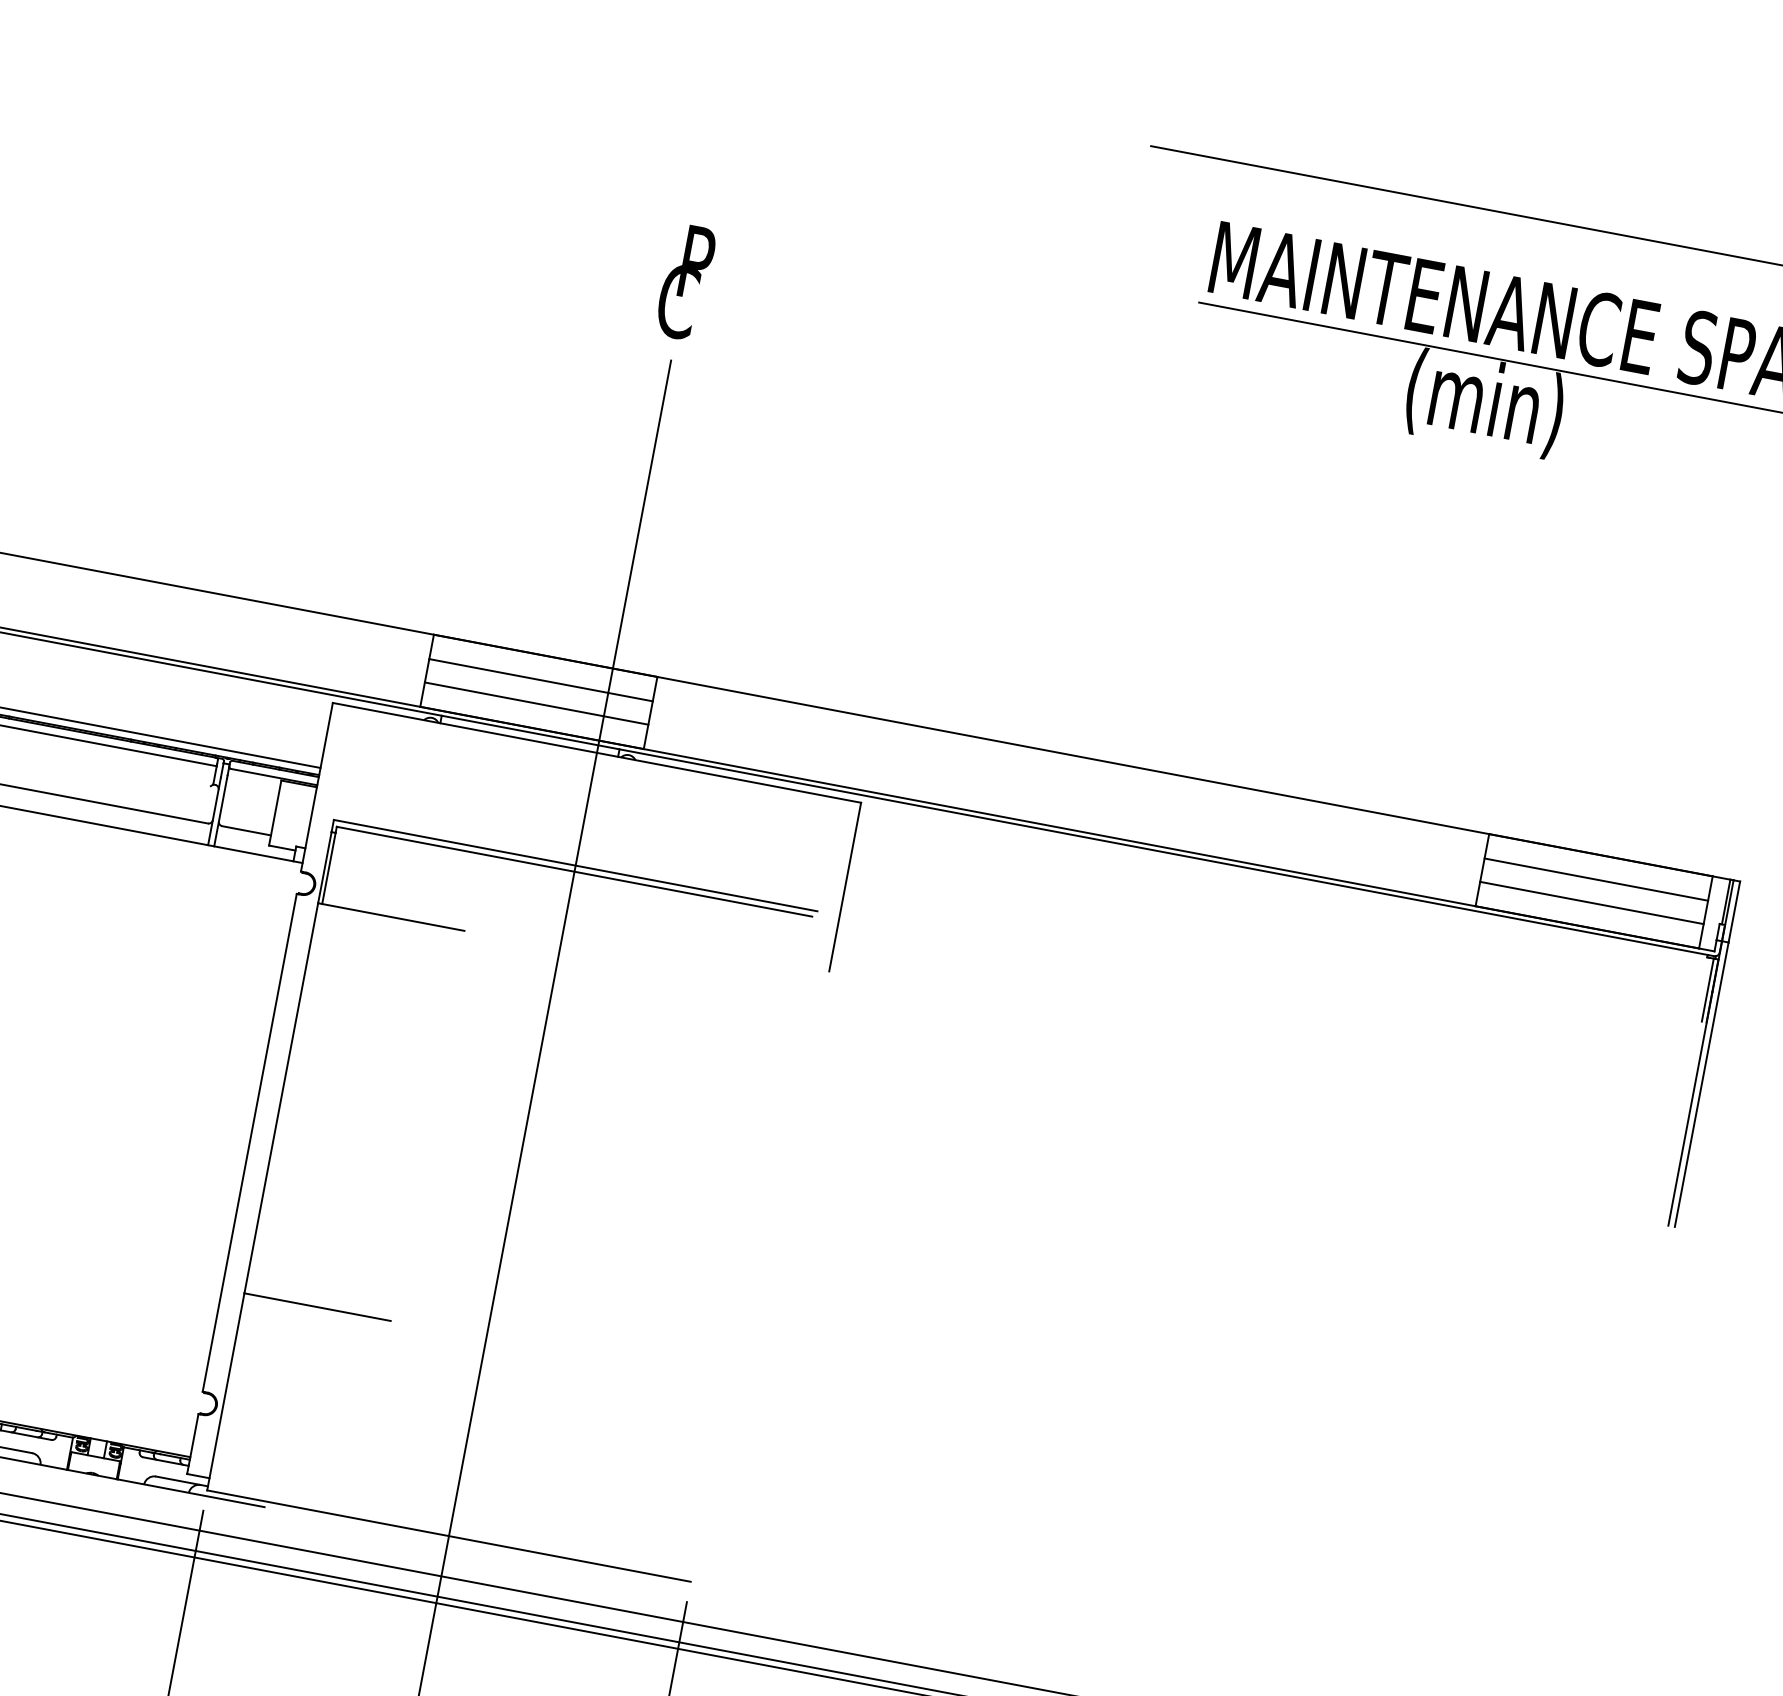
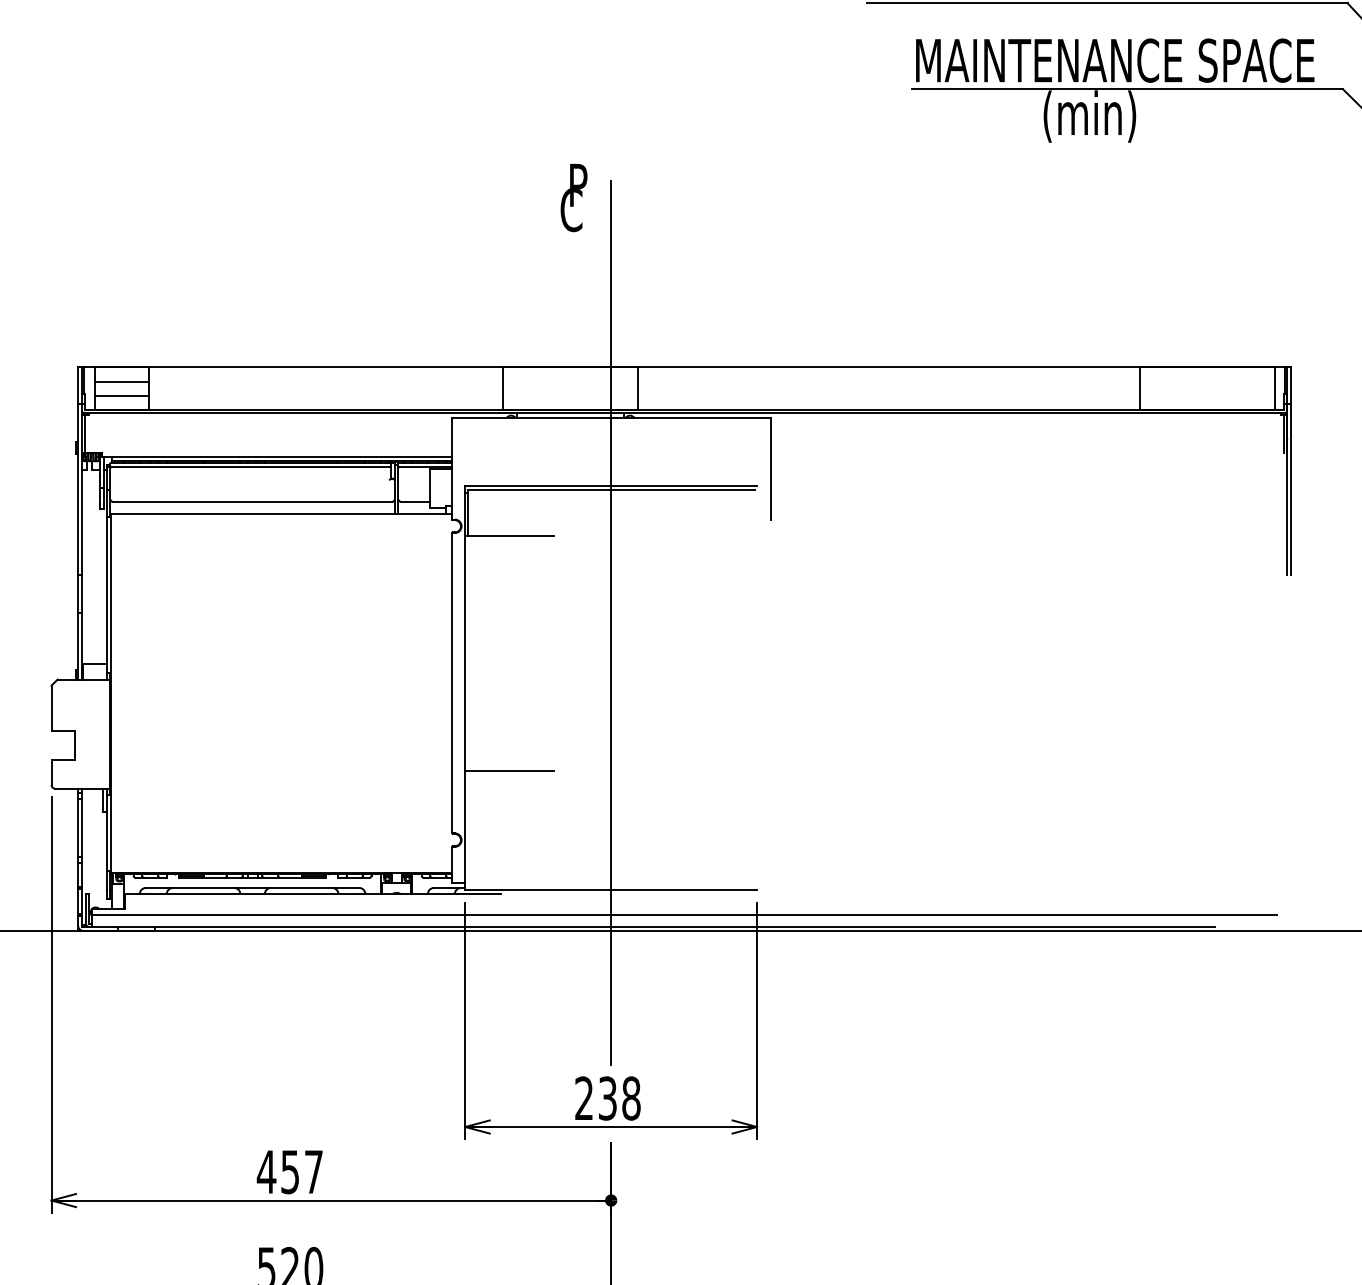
text: (684, 283) -> (573, 198), moved
line: (540, 679) -> (570, 381), removed
line: (536, 703) -> (570, 395), removed
line: (1595, 879) -> (1206, 381), removed
line: (1590, 902) -> (1206, 395), removed

